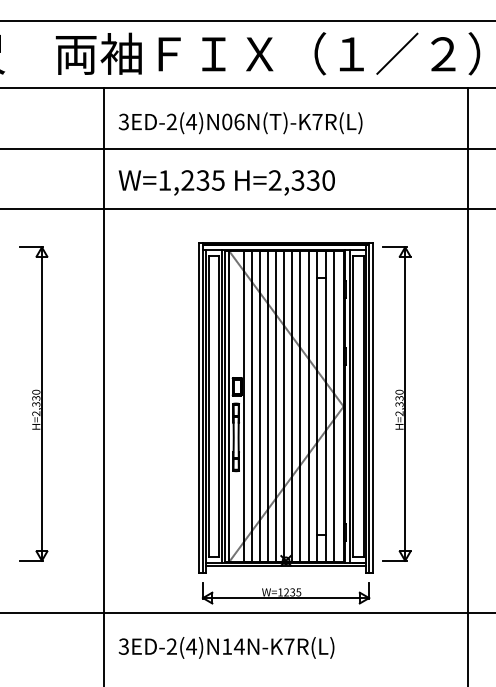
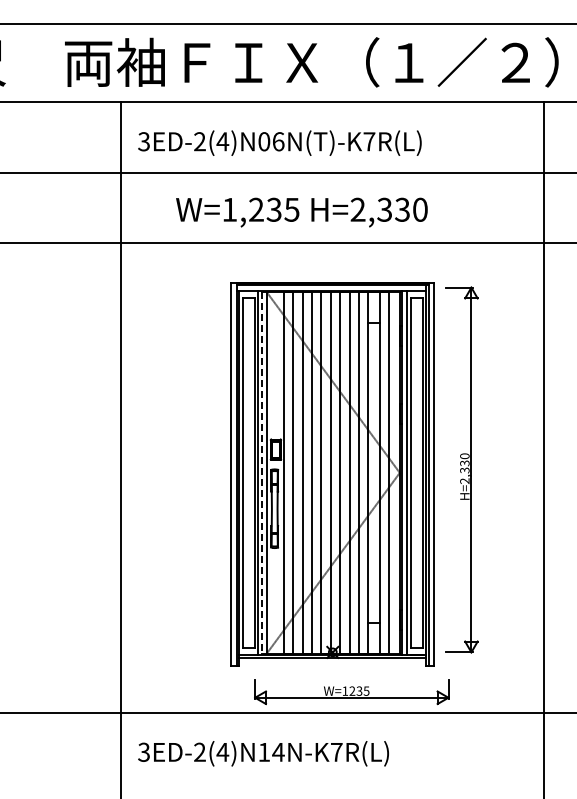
text: (226, 182) -> (301, 212), moved
part: (33, 403) -> (38, 469), removed
line: (225, 406) -> (262, 472), solid -> dashed
part: (285, 593) -> (351, 692), moved

